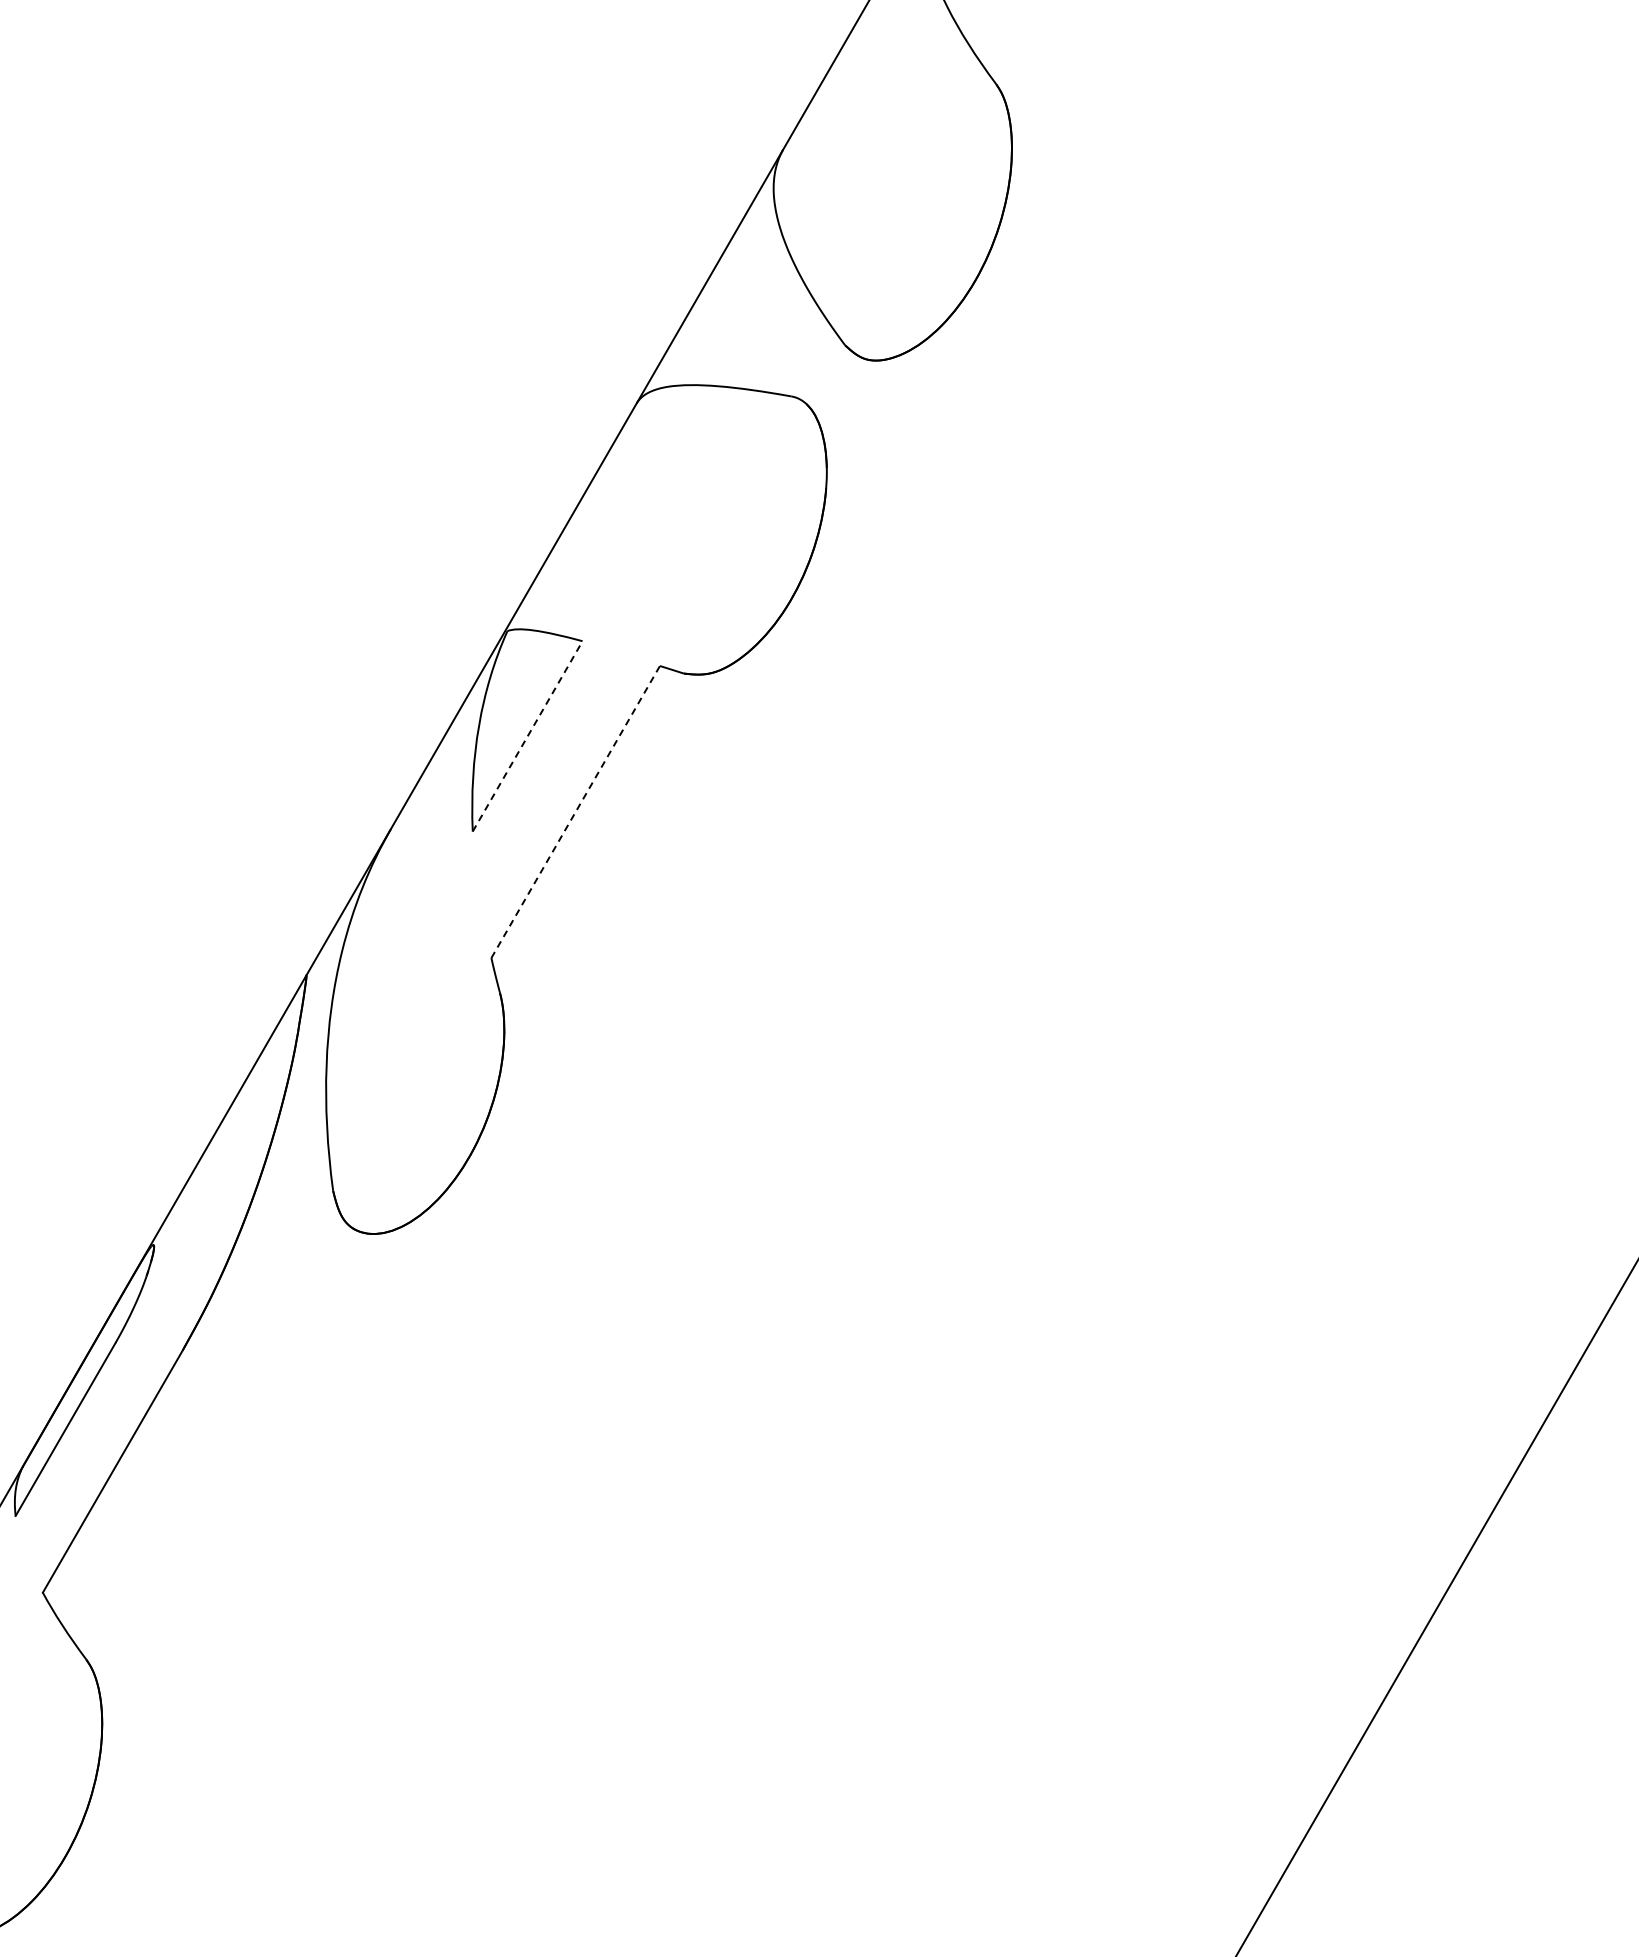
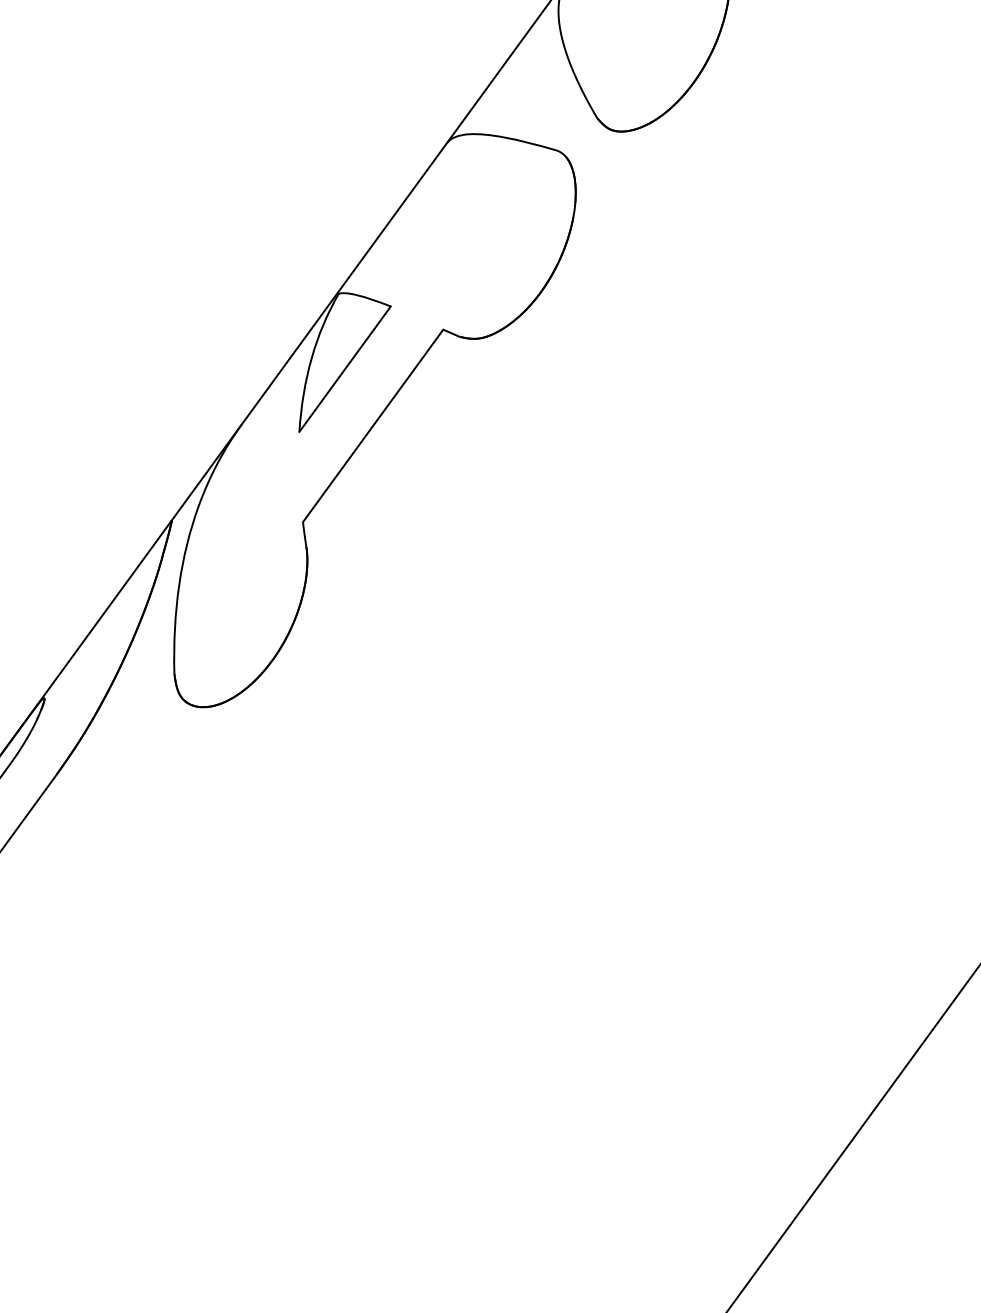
line: (527, 736) -> (344, 369), dashed -> solid
line: (575, 812) -> (372, 426), dashed -> solid

